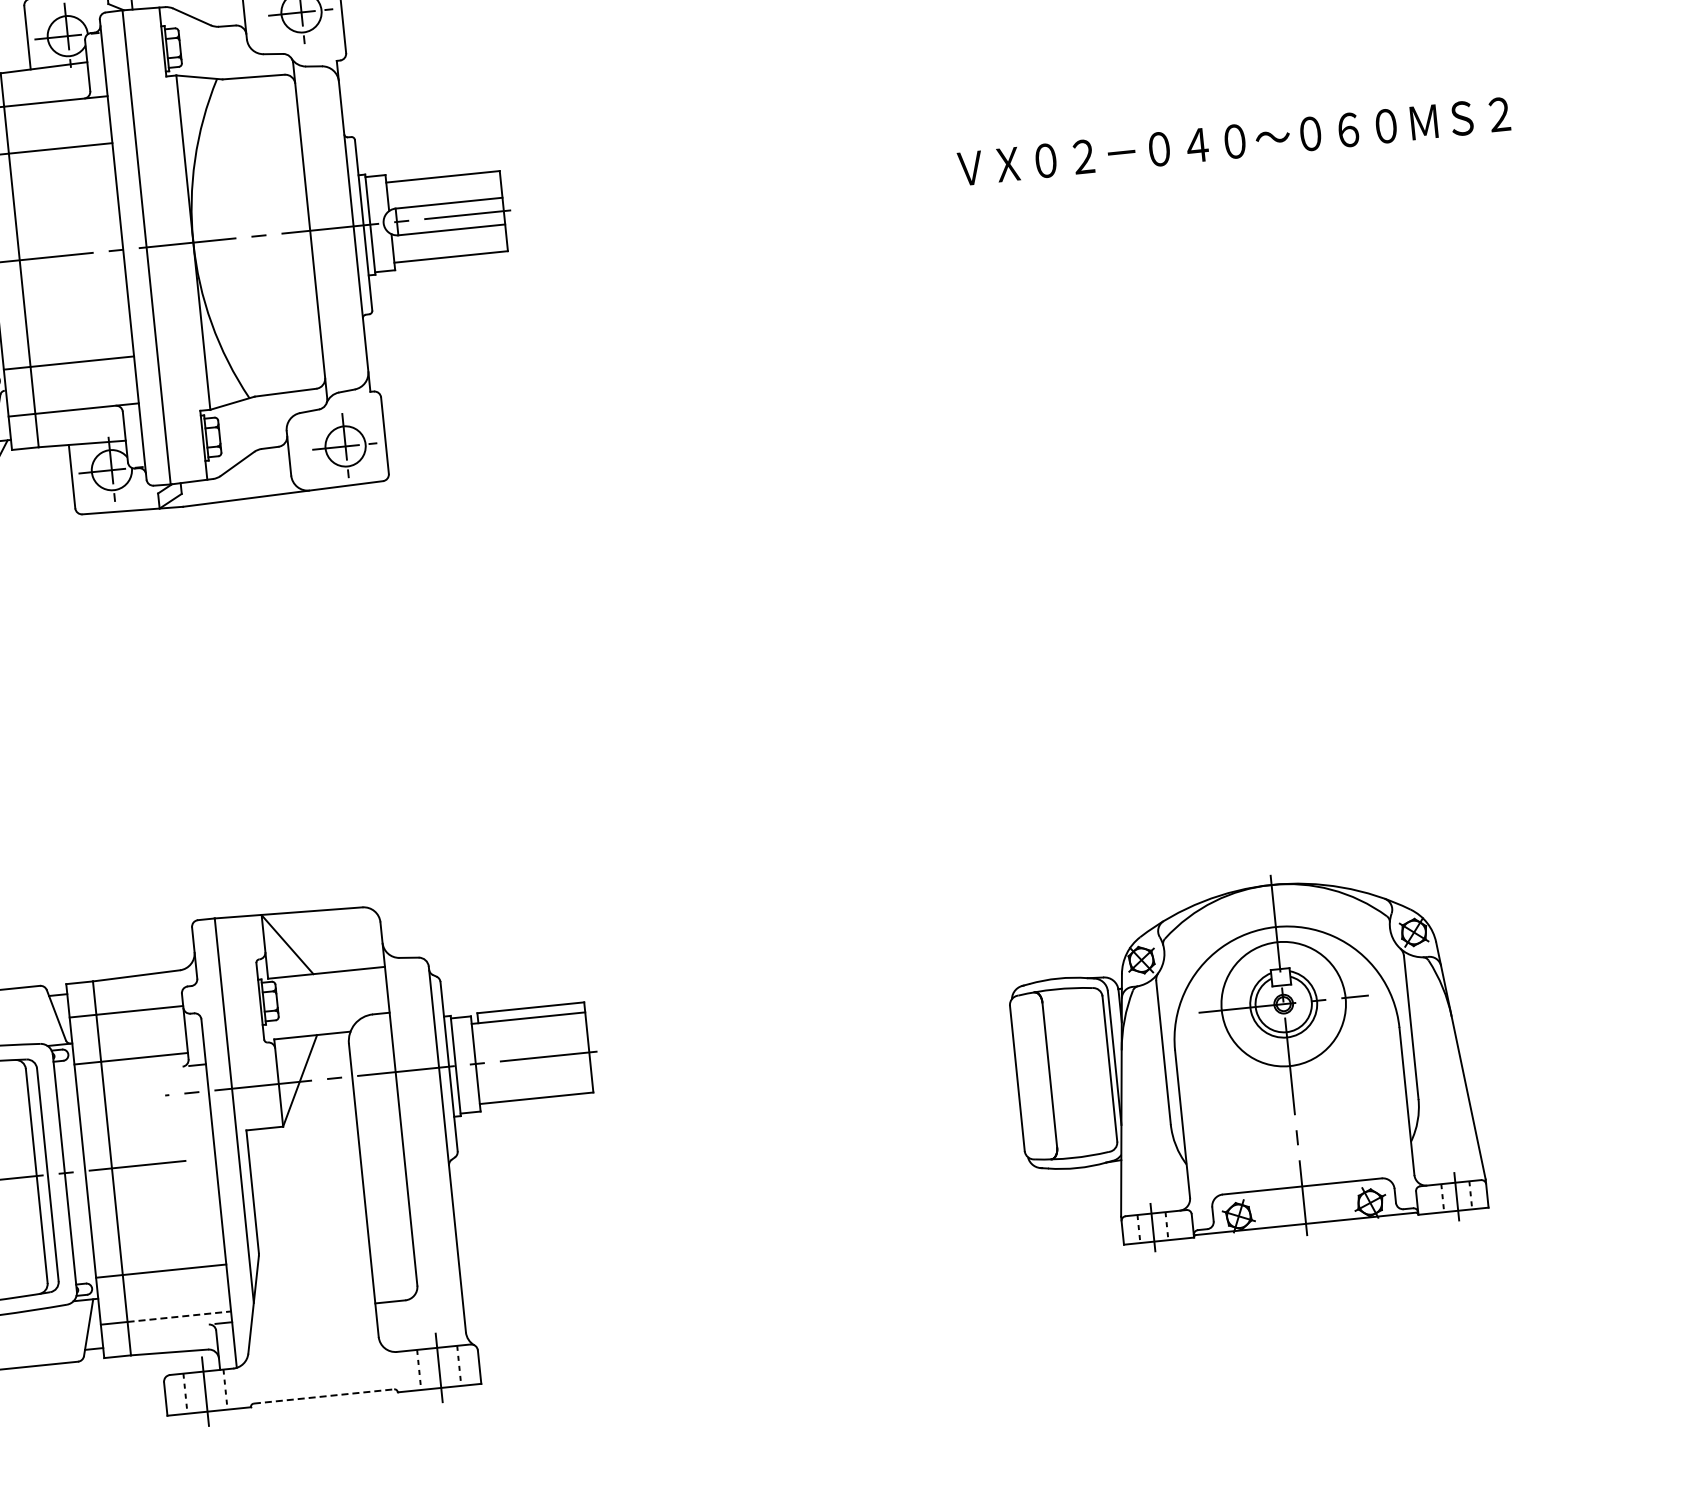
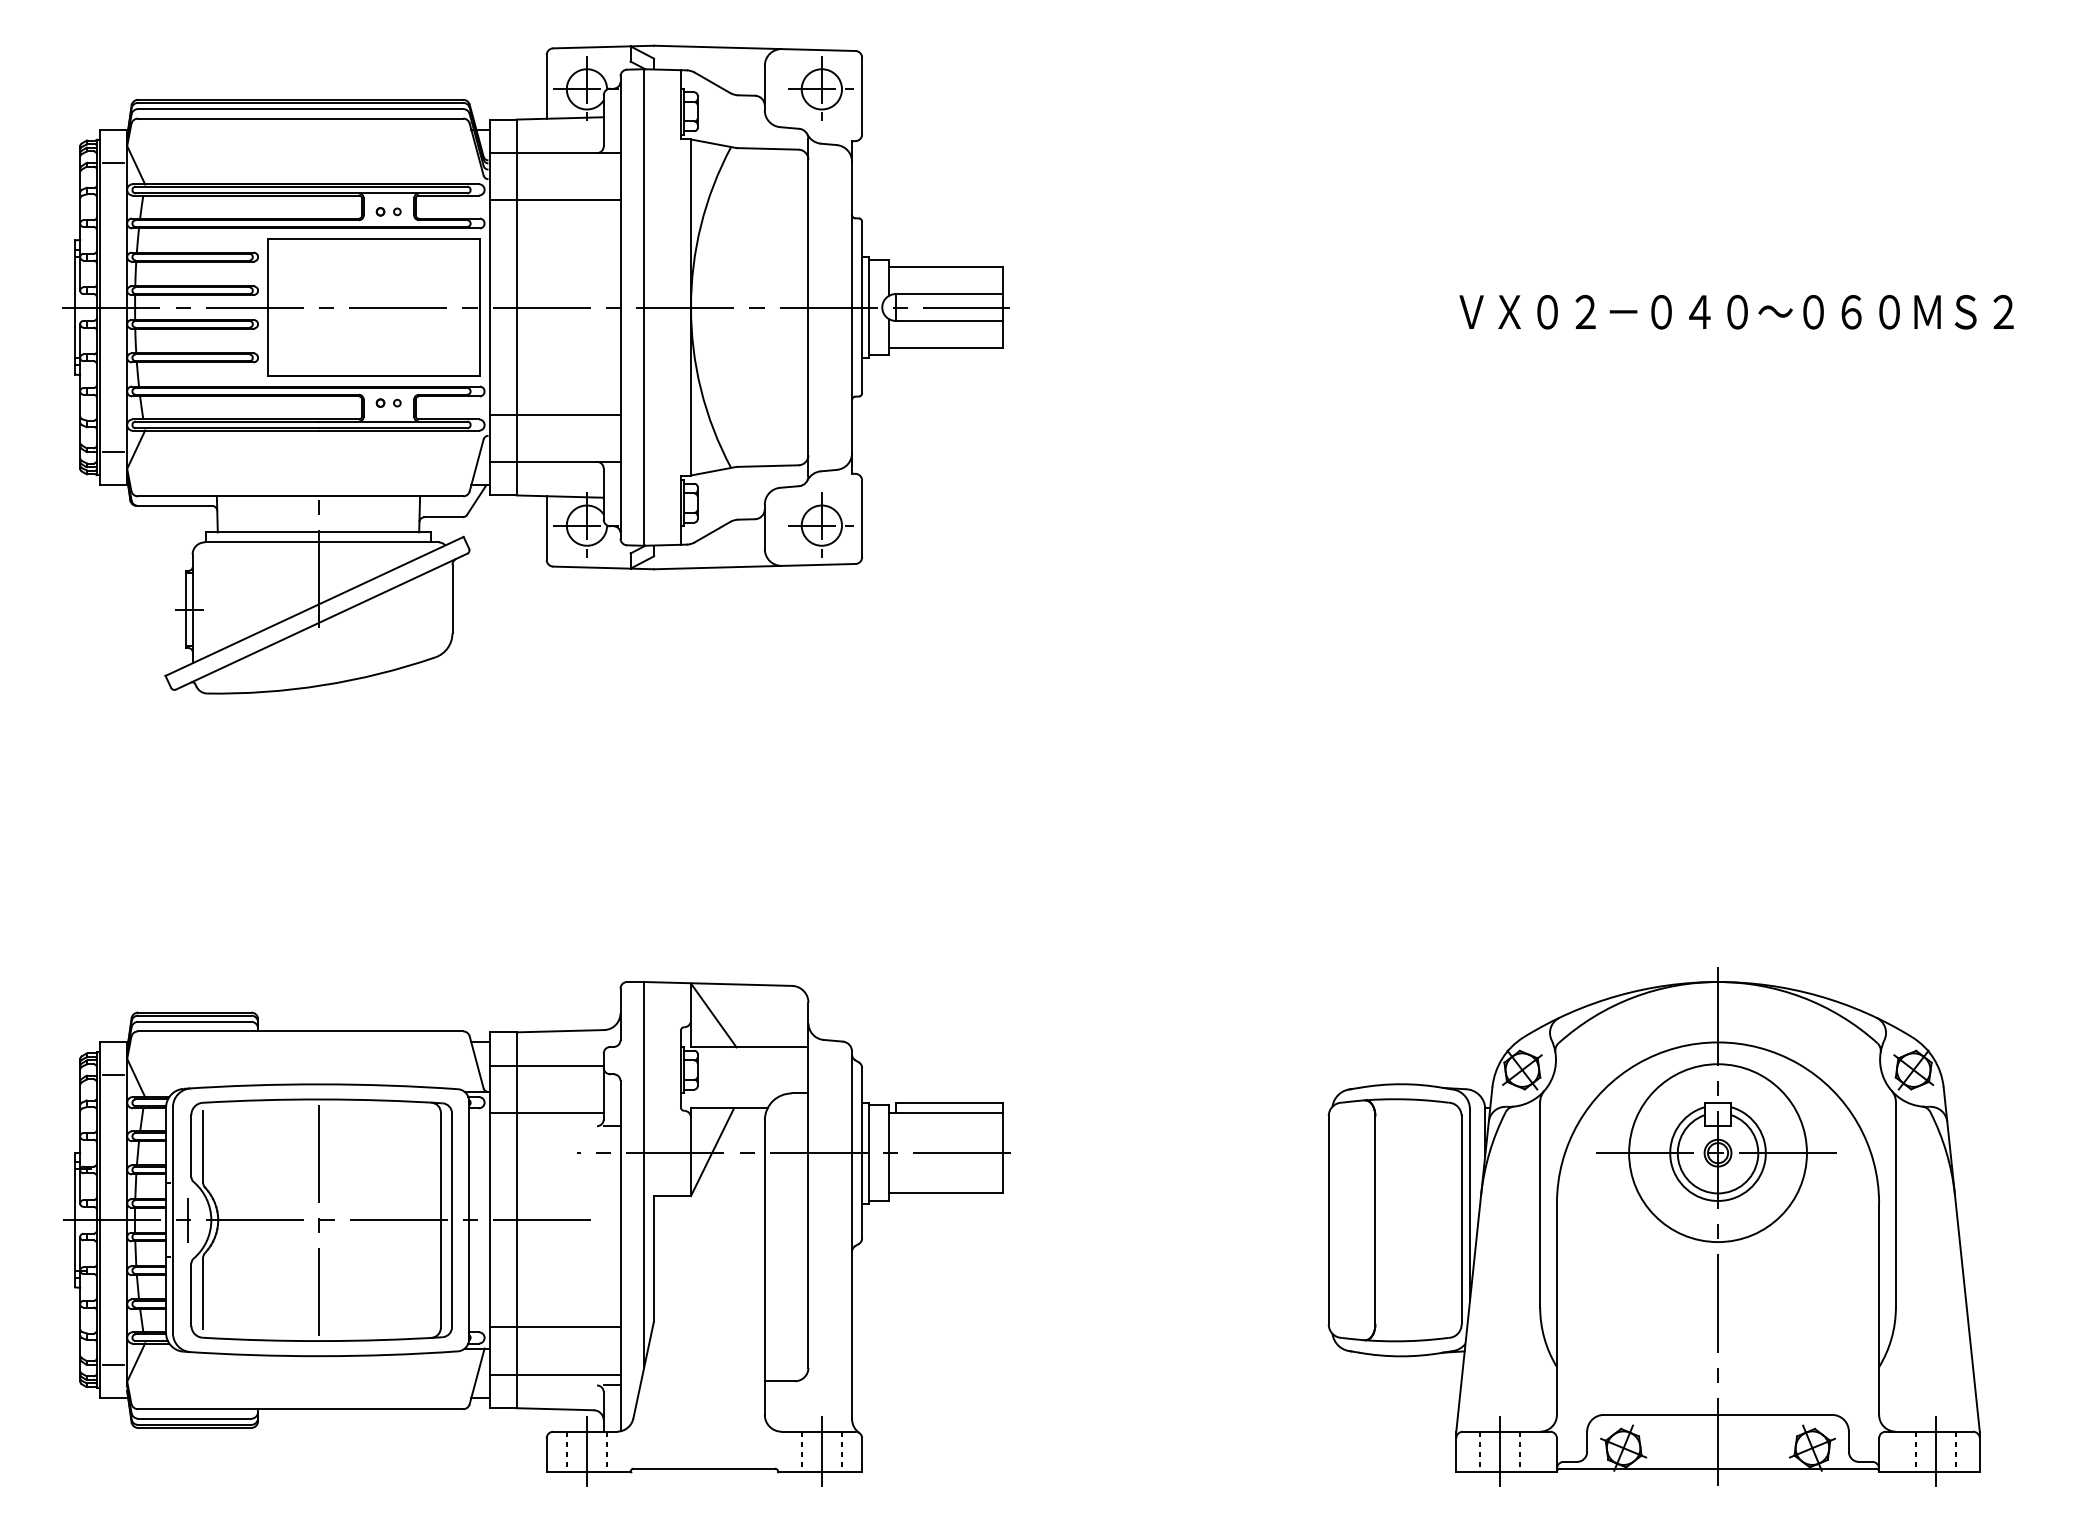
part: (1243, 1059) -> (1653, 1226), size x1.43
line: (180, 1316) -> (569, 1374), dashed -> solid
line: (324, 1396) -> (704, 1468), dashed -> solid

